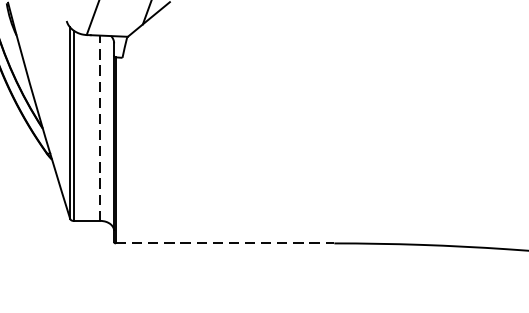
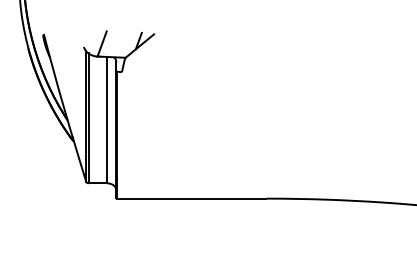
line: (99, 127) -> (106, 119), dashed -> solid
line: (225, 243) -> (192, 198), dashed -> solid

